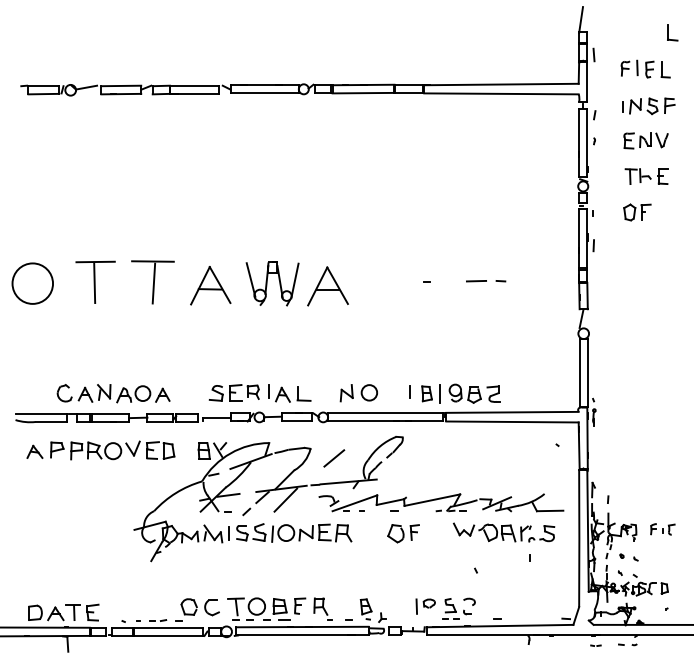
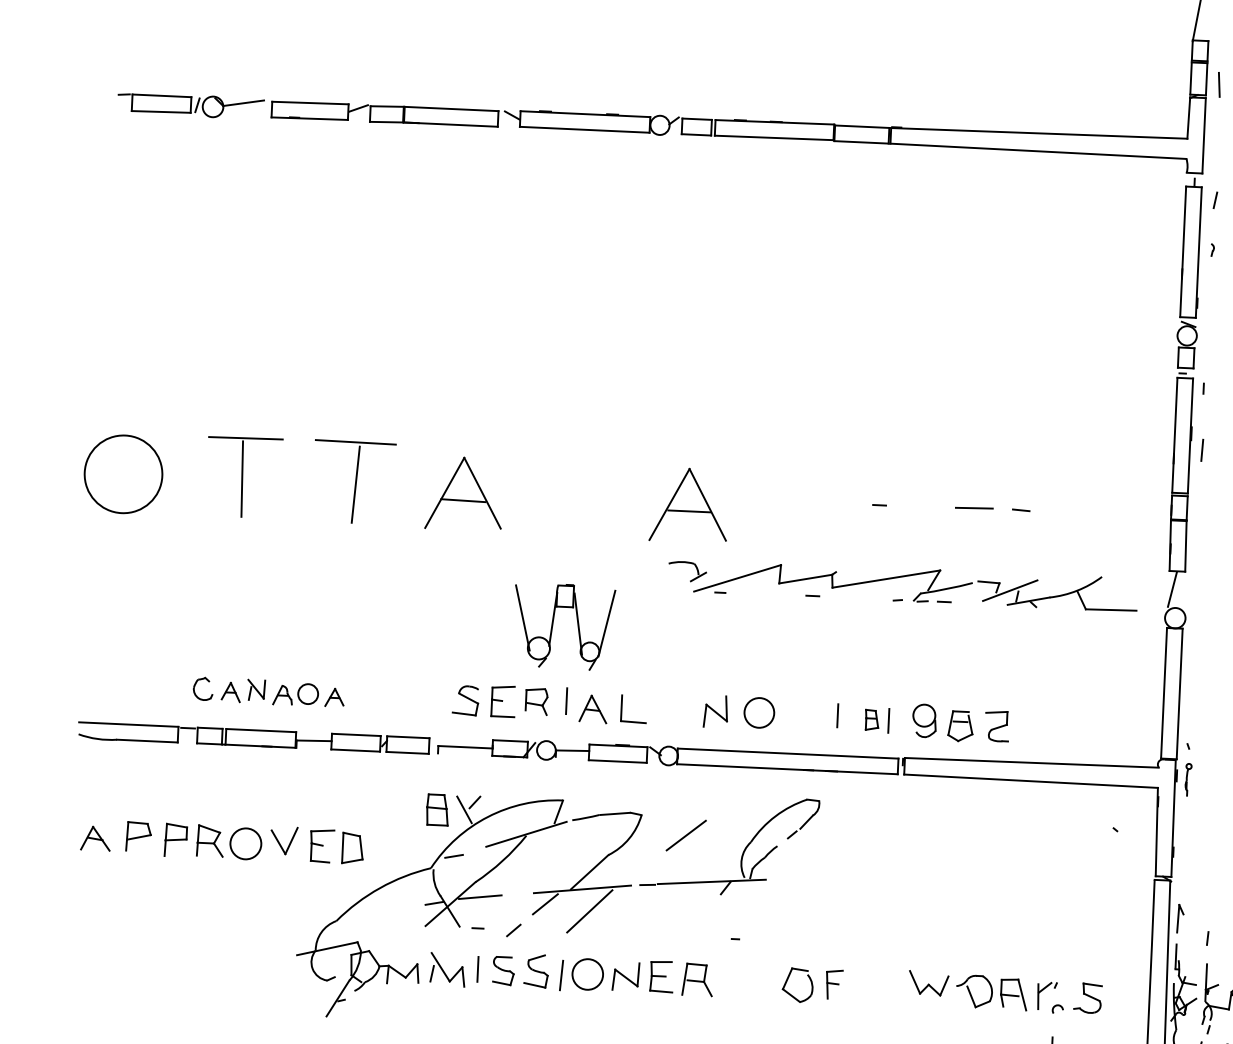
part: (272, 283) -> (563, 626), moved
part: (113, 393) -> (268, 691), size x0.7
part: (430, 393) -> (876, 719), size x0.7
part: (100, 450) -> (221, 841), moved
part: (441, 502) -> (903, 584), moved

